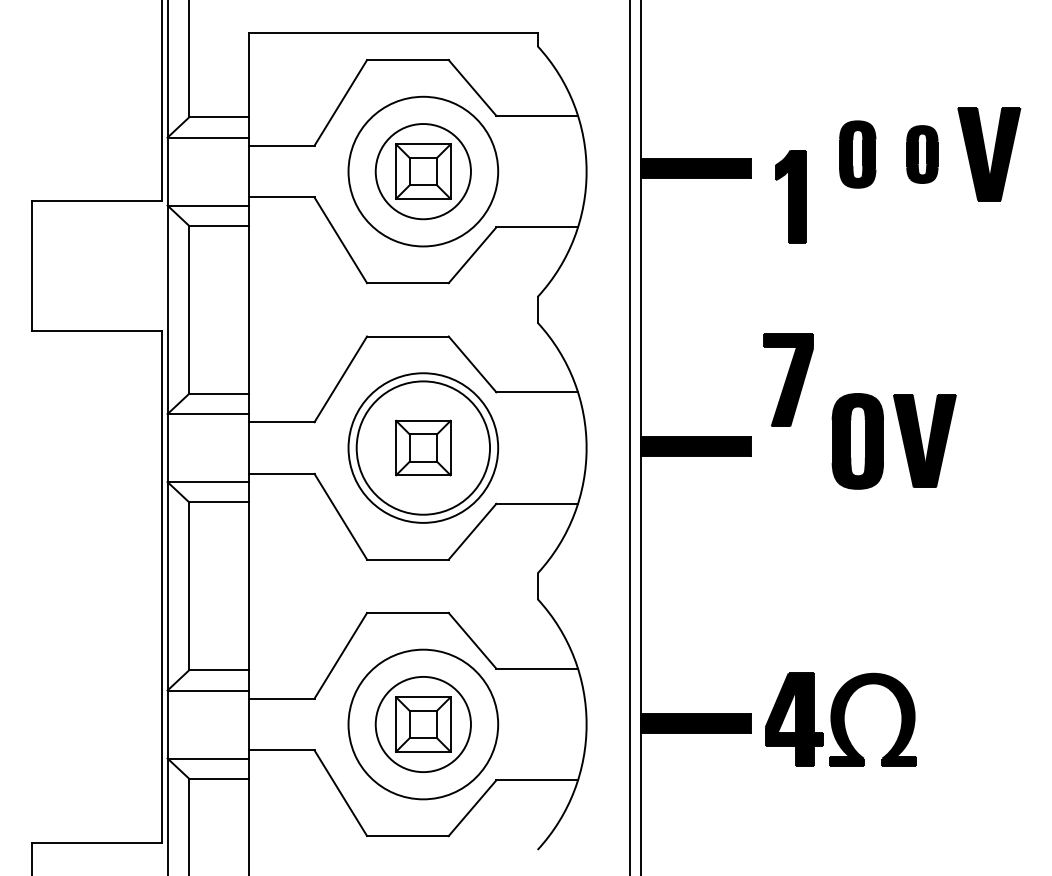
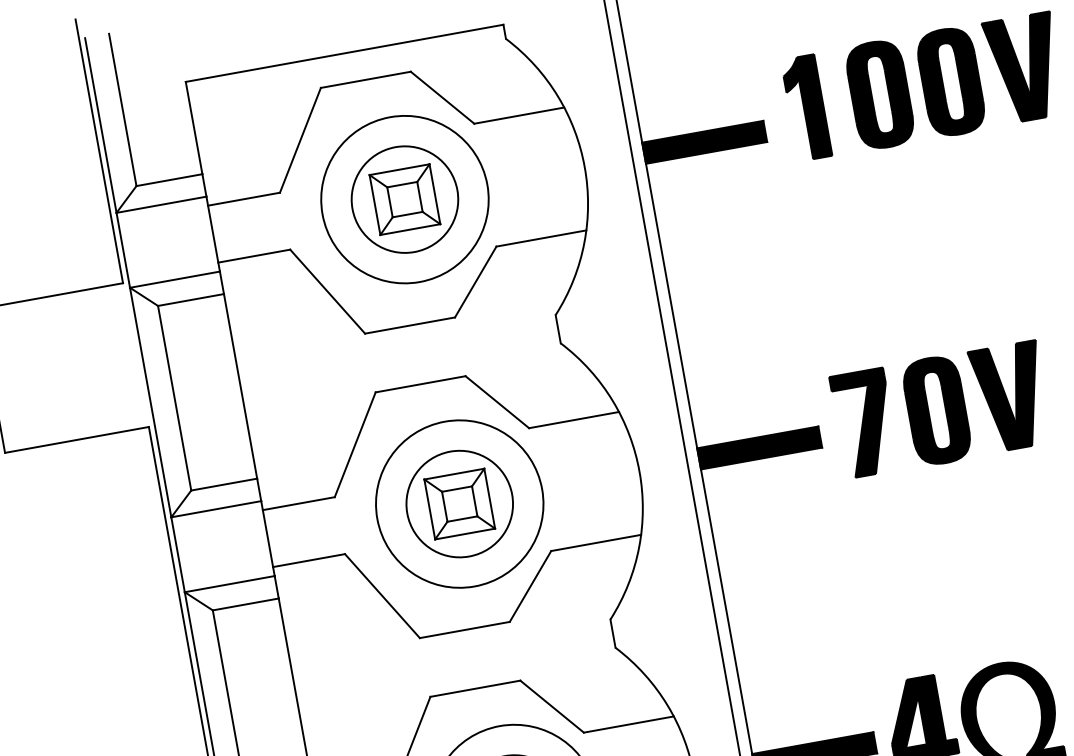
part: (857, 154) -> (879, 94), size x1.43
part: (922, 154) -> (951, 81), size x1.67
part: (790, 196) -> (805, 108), moved
part: (788, 379) -> (864, 422), moved
circle: (422, 447) -> (458, 503), size x0.71

